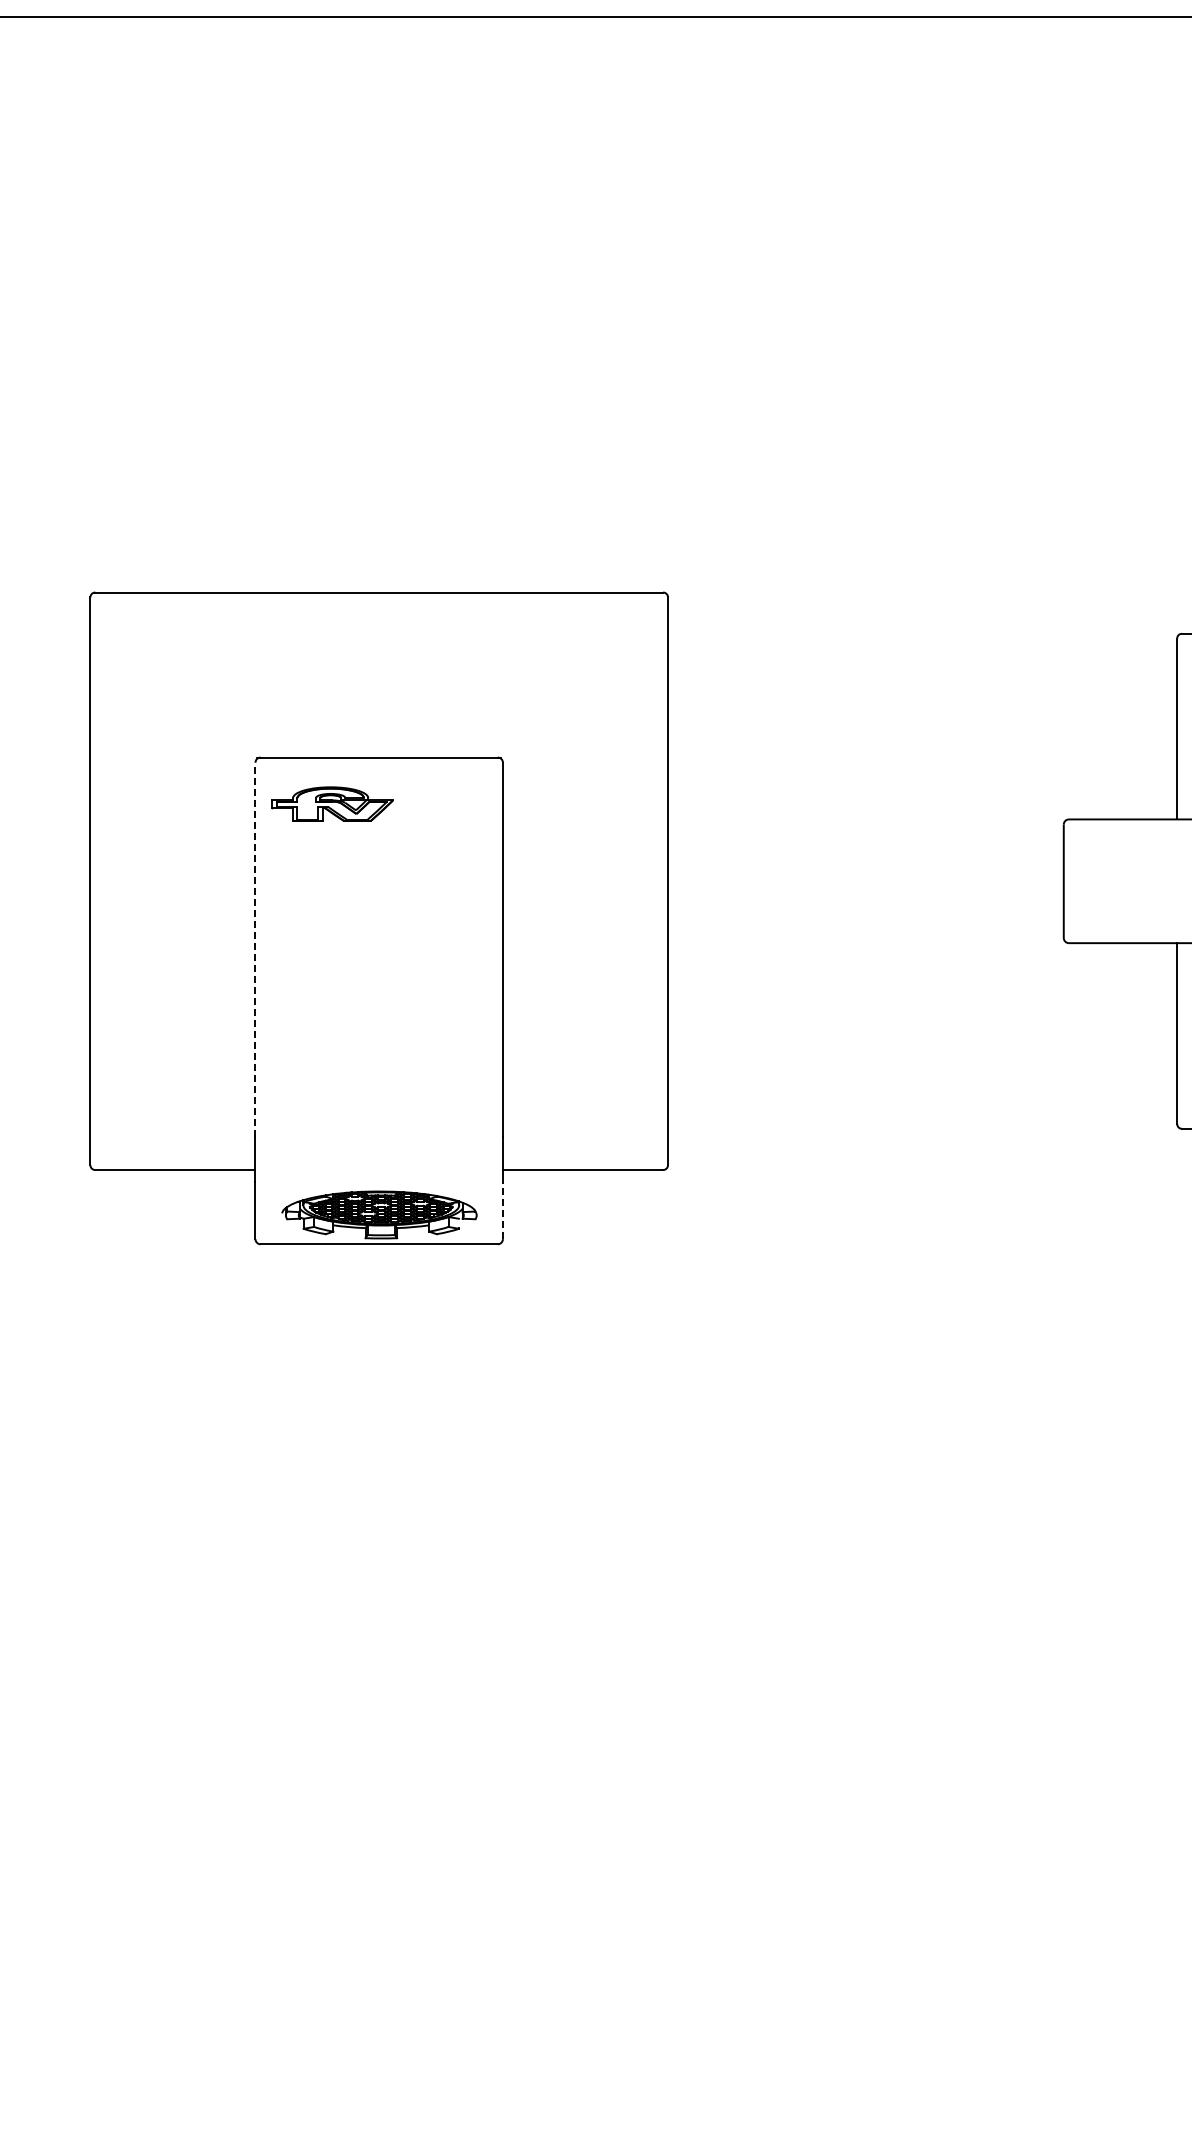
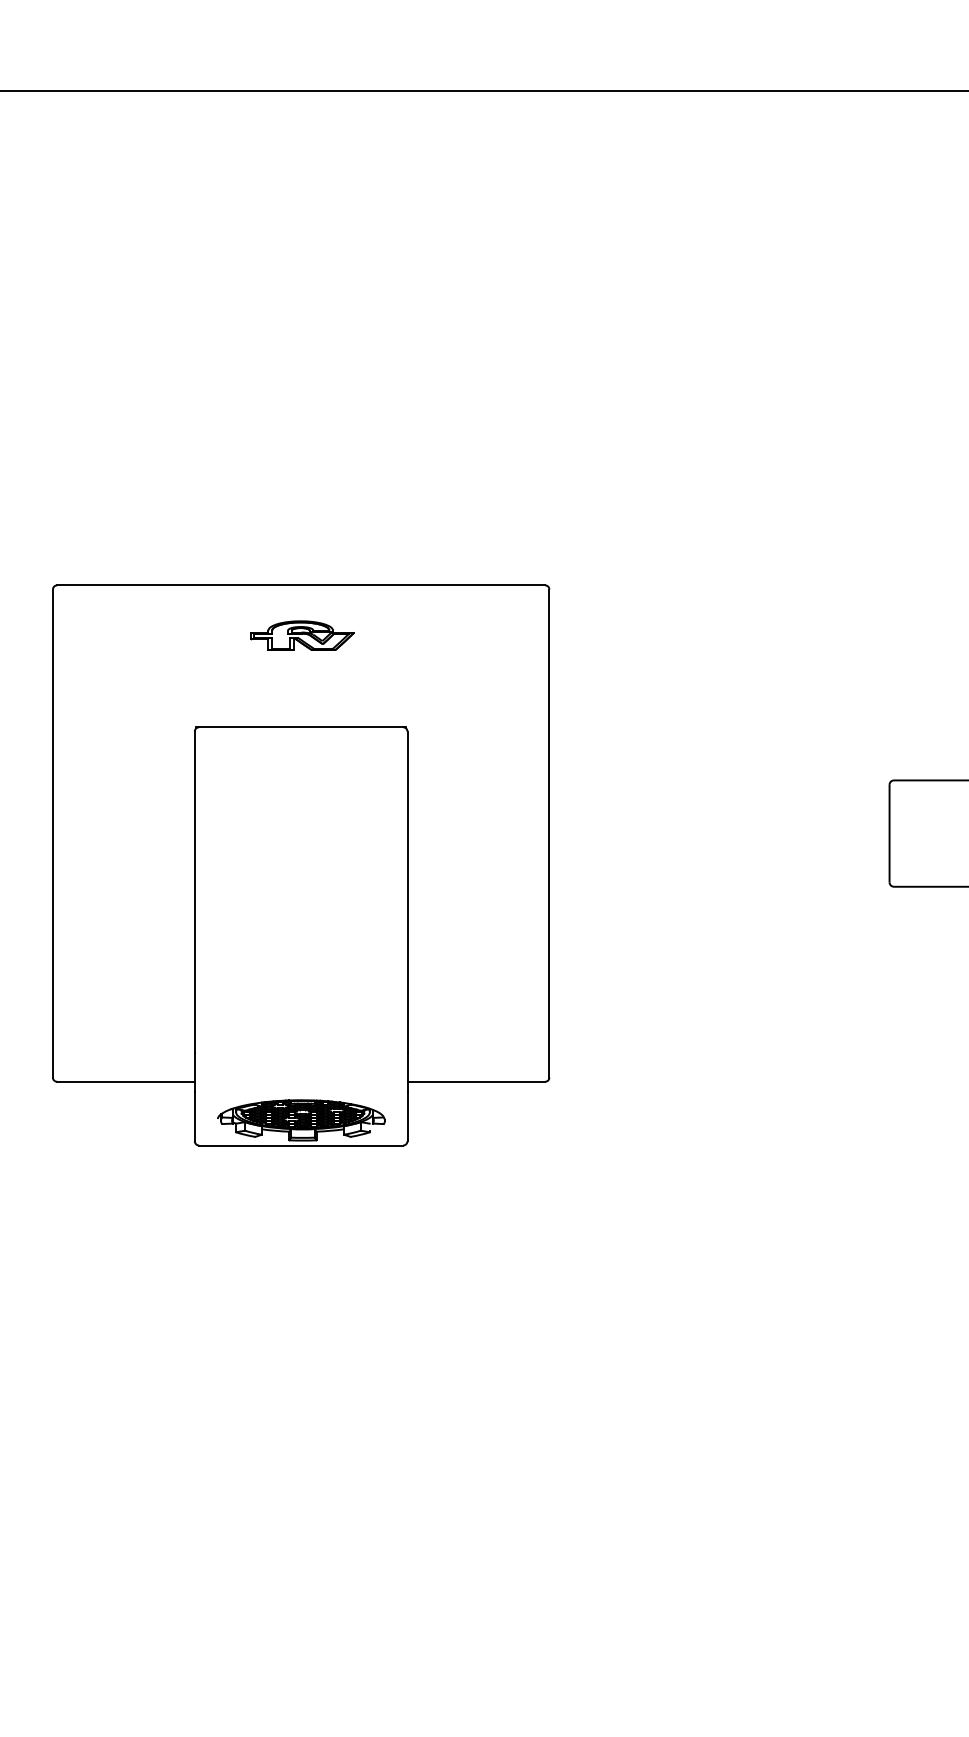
part: (332, 803) -> (302, 635), moved
line: (255, 949) -> (194, 892), dashed -> solid
line: (502, 1210) -> (407, 1116), dashed -> solid

